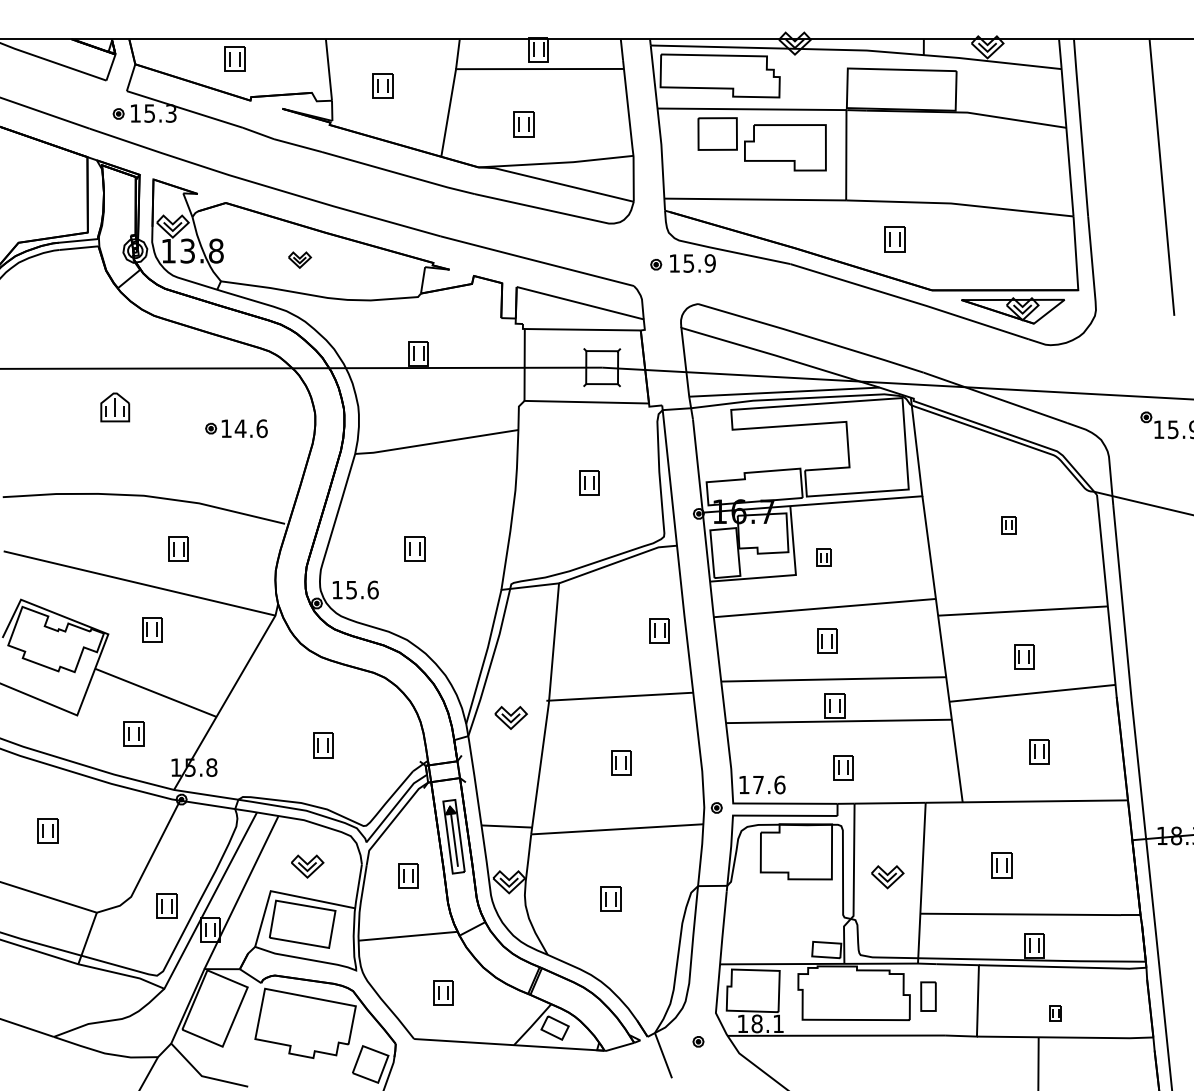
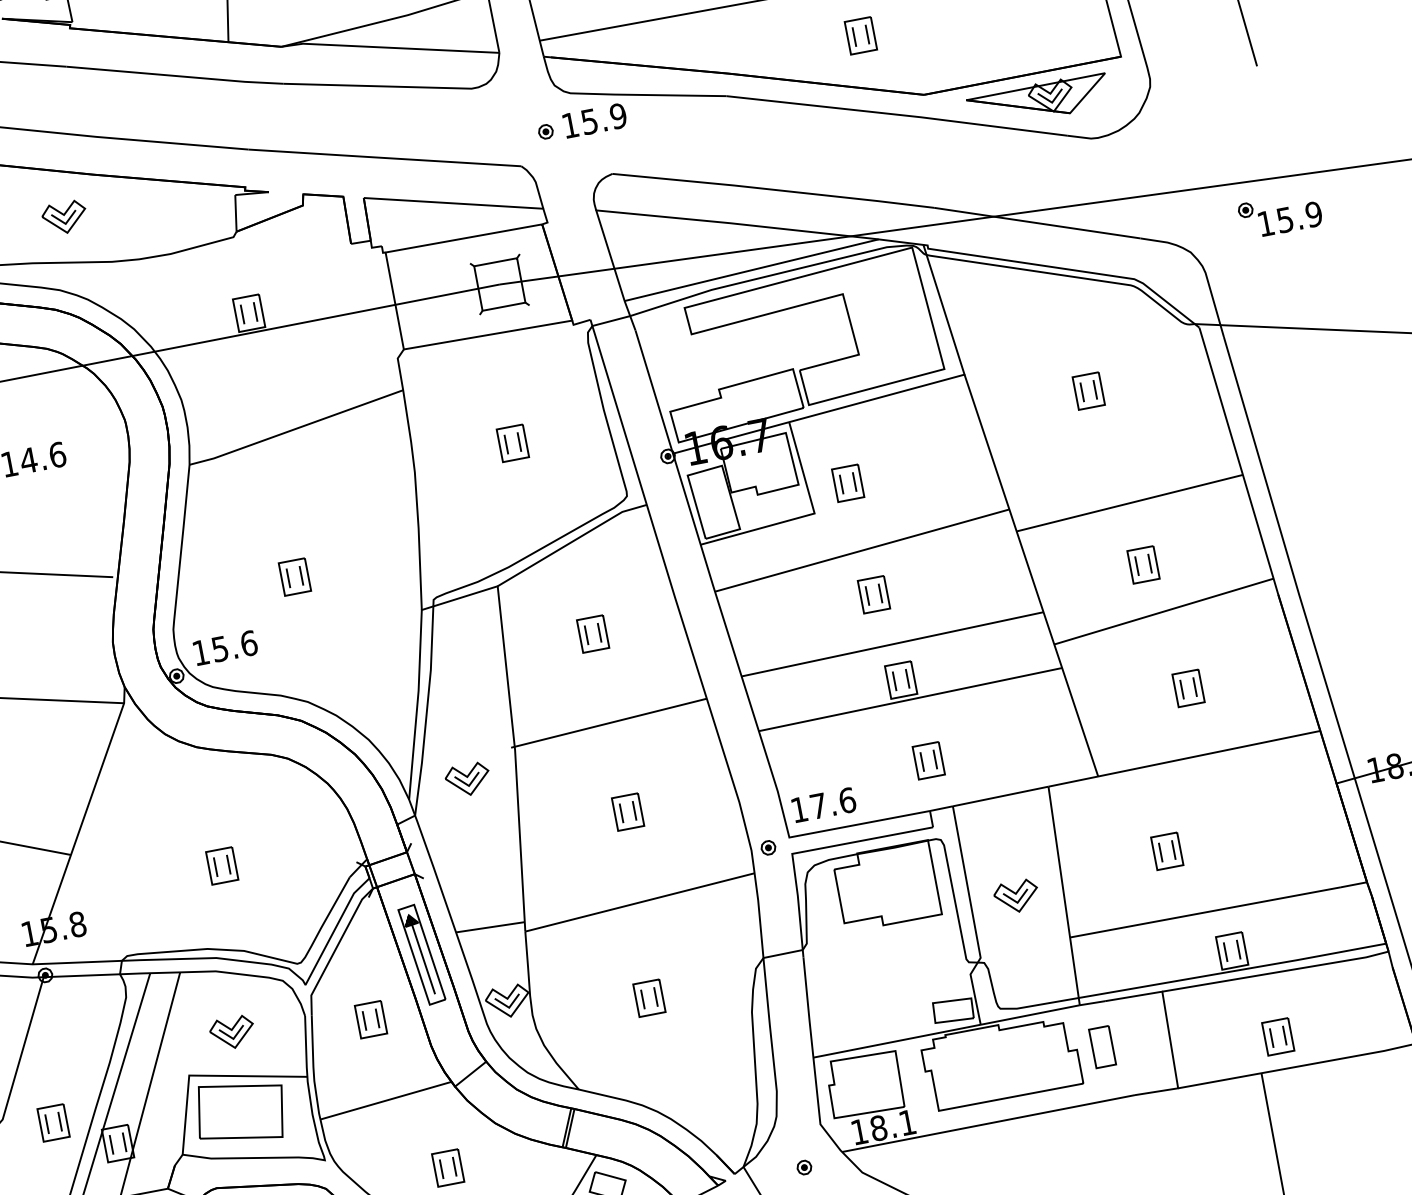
part: (299, 260) -> (64, 218), size x1.43
part: (1008, 524) -> (1087, 390), size x1.43
part: (823, 557) -> (847, 482), size x1.43
part: (659, 630) -> (592, 633), moved
part: (1055, 1013) -> (1277, 1036), size x1.67

